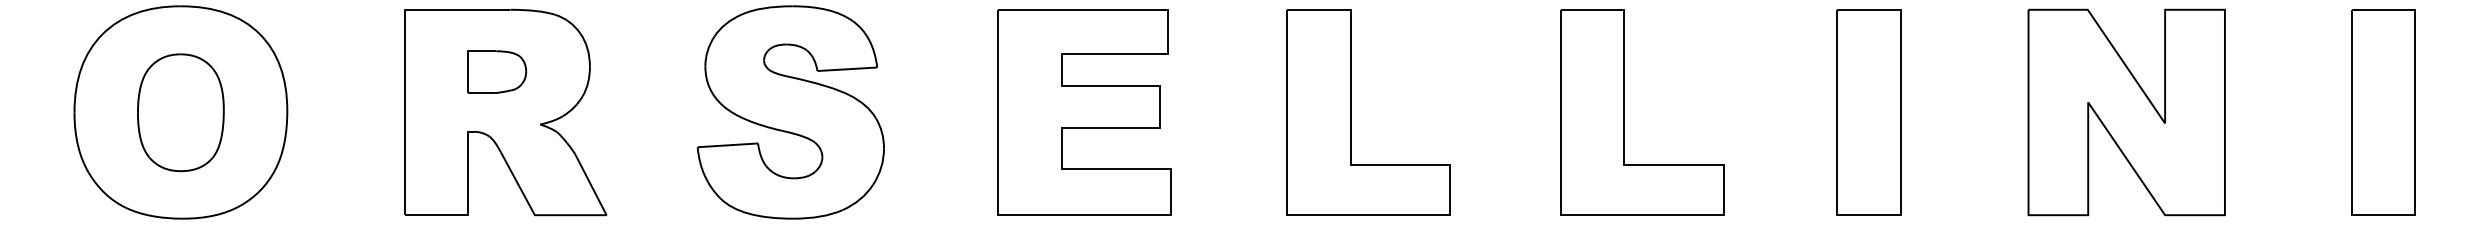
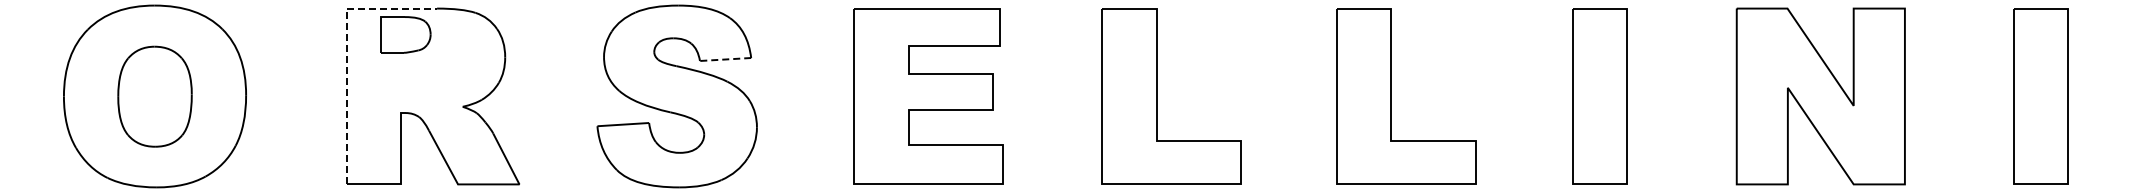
line: (404, 58) -> (346, 50), solid -> dashed
line: (847, 69) -> (725, 59), solid -> dashed
part: (496, 71) -> (405, 34), moved

